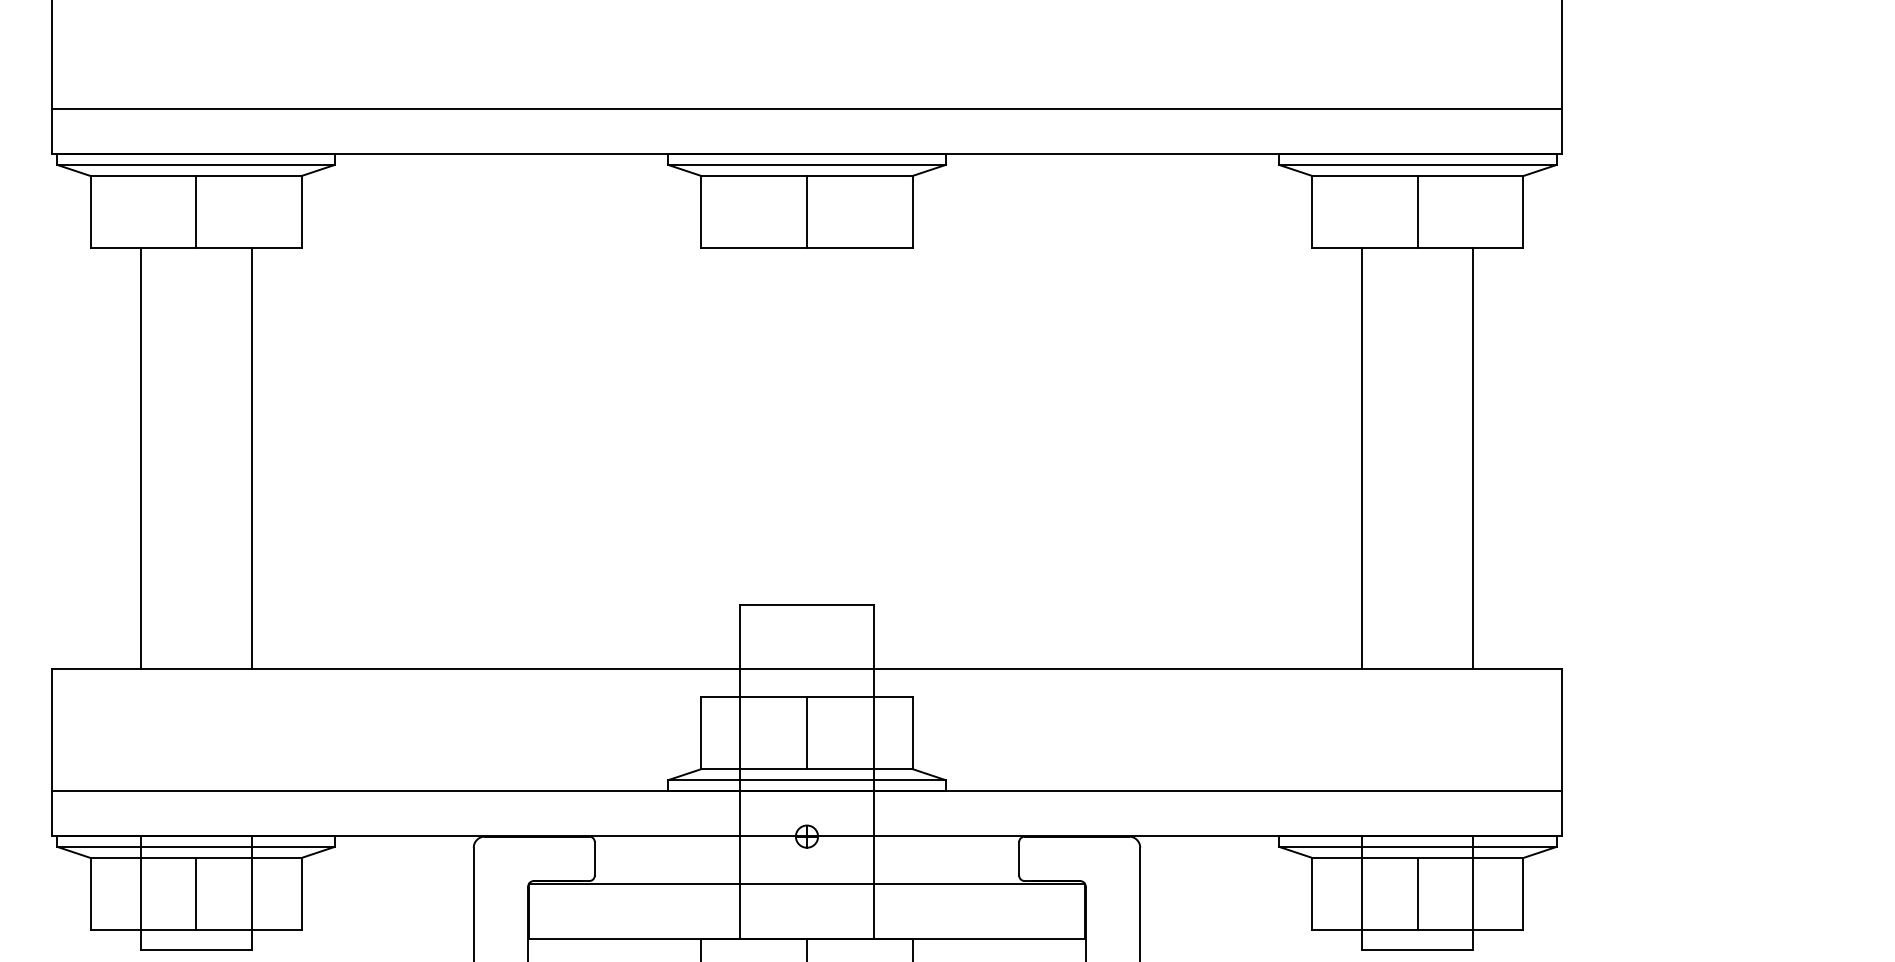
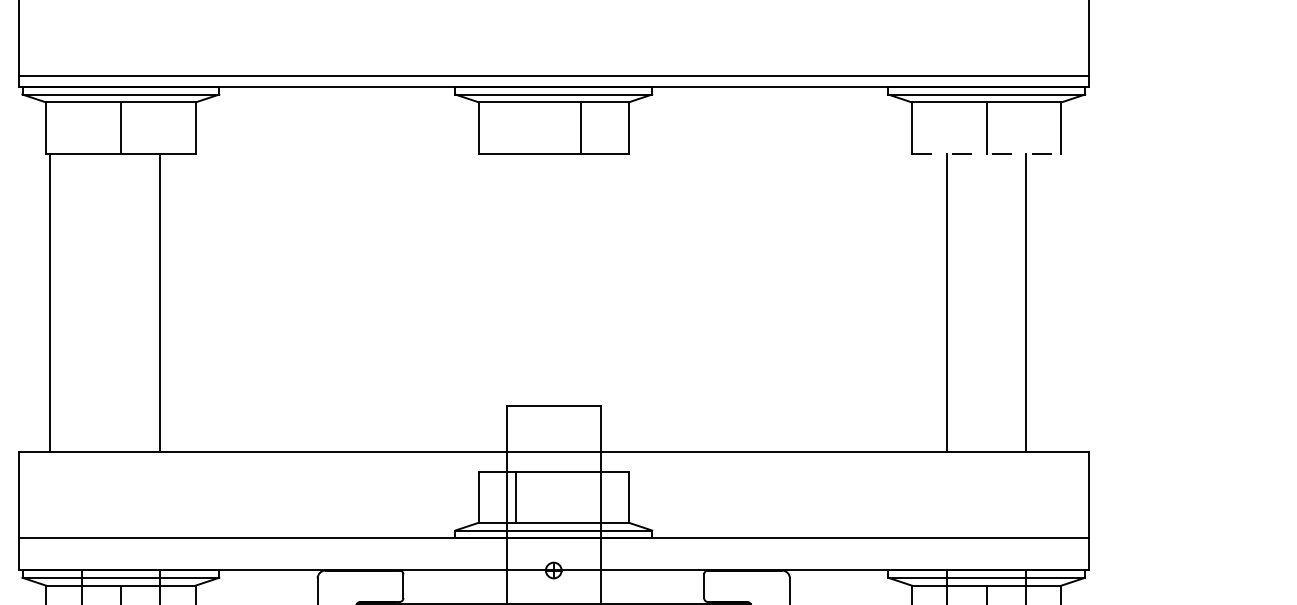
line: (806, 109) -> (553, 76), moved
line: (806, 212) -> (581, 128), moved
line: (1417, 248) -> (986, 153), solid -> dashed
line: (140, 458) -> (49, 302), moved
line: (806, 732) -> (515, 496), moved

